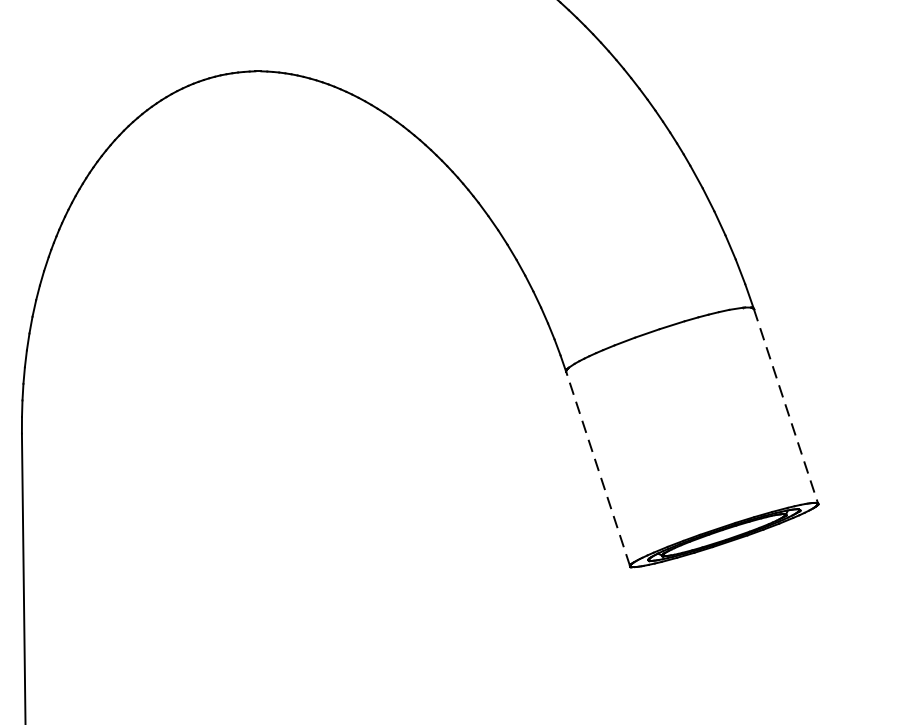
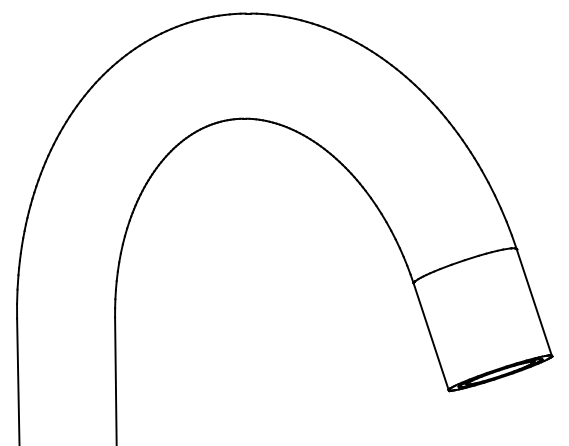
line: (786, 408) -> (534, 303), dashed -> solid
line: (598, 468) -> (431, 336), dashed -> solid

